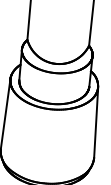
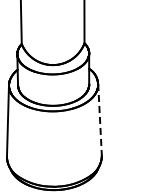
line: (96, 122) -> (100, 119), solid -> dashed

